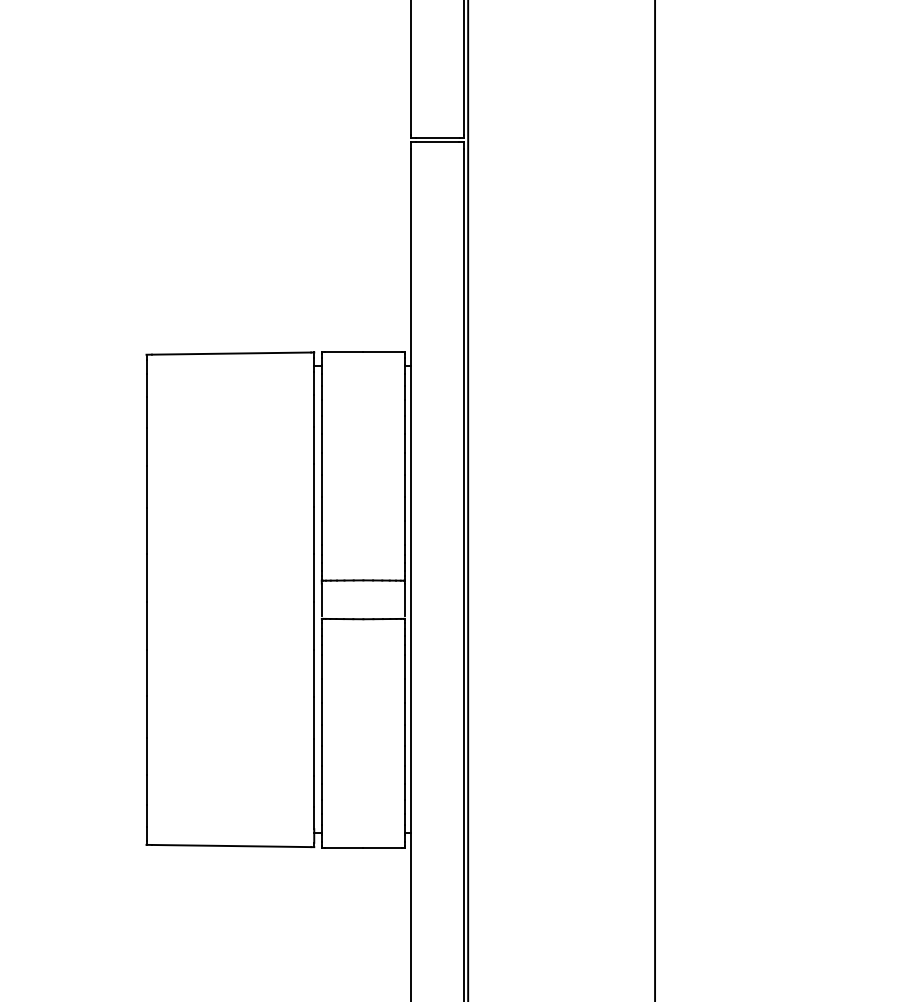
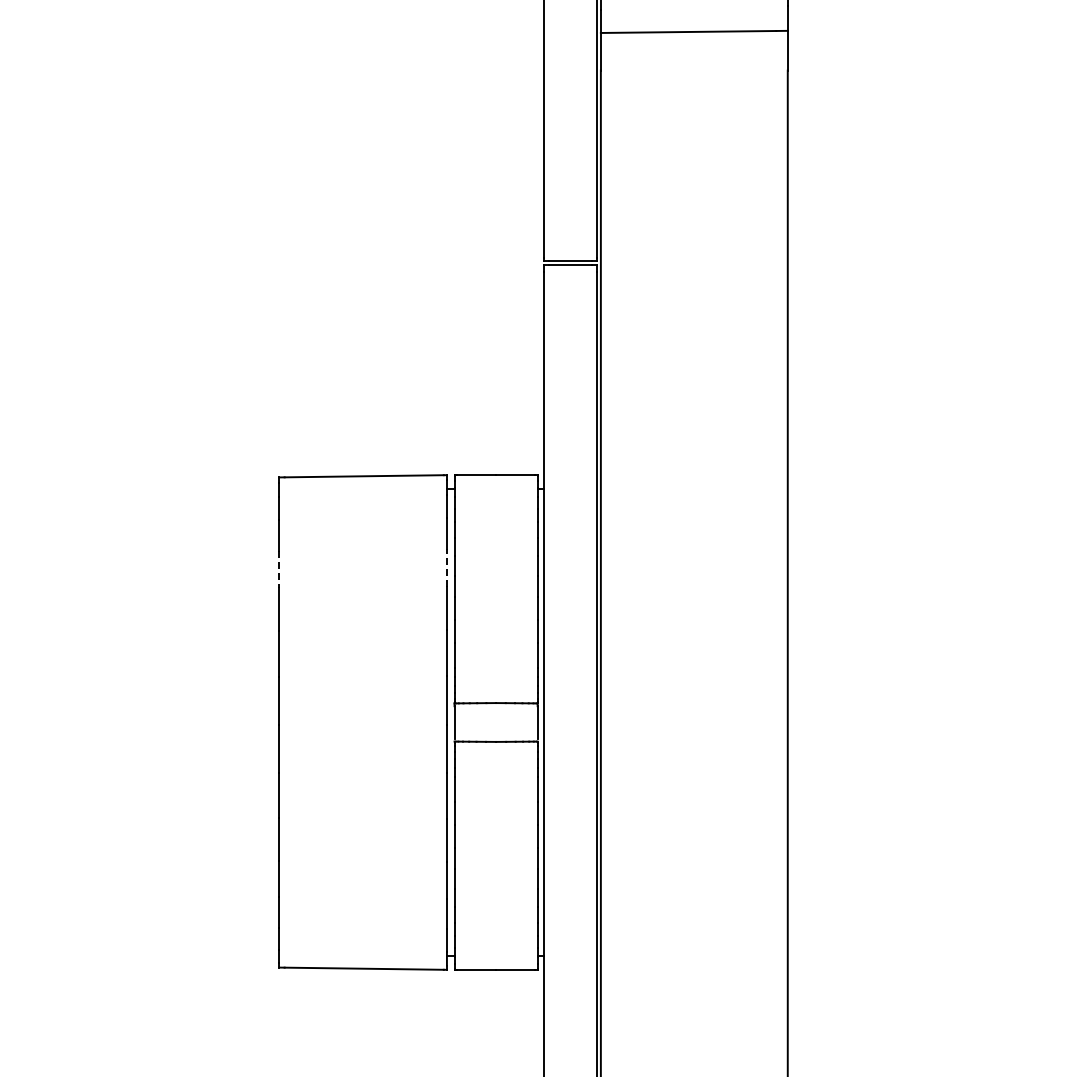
line: (313, 445) -> (446, 568), solid -> dashed
line: (146, 446) -> (279, 569), solid -> dashed

